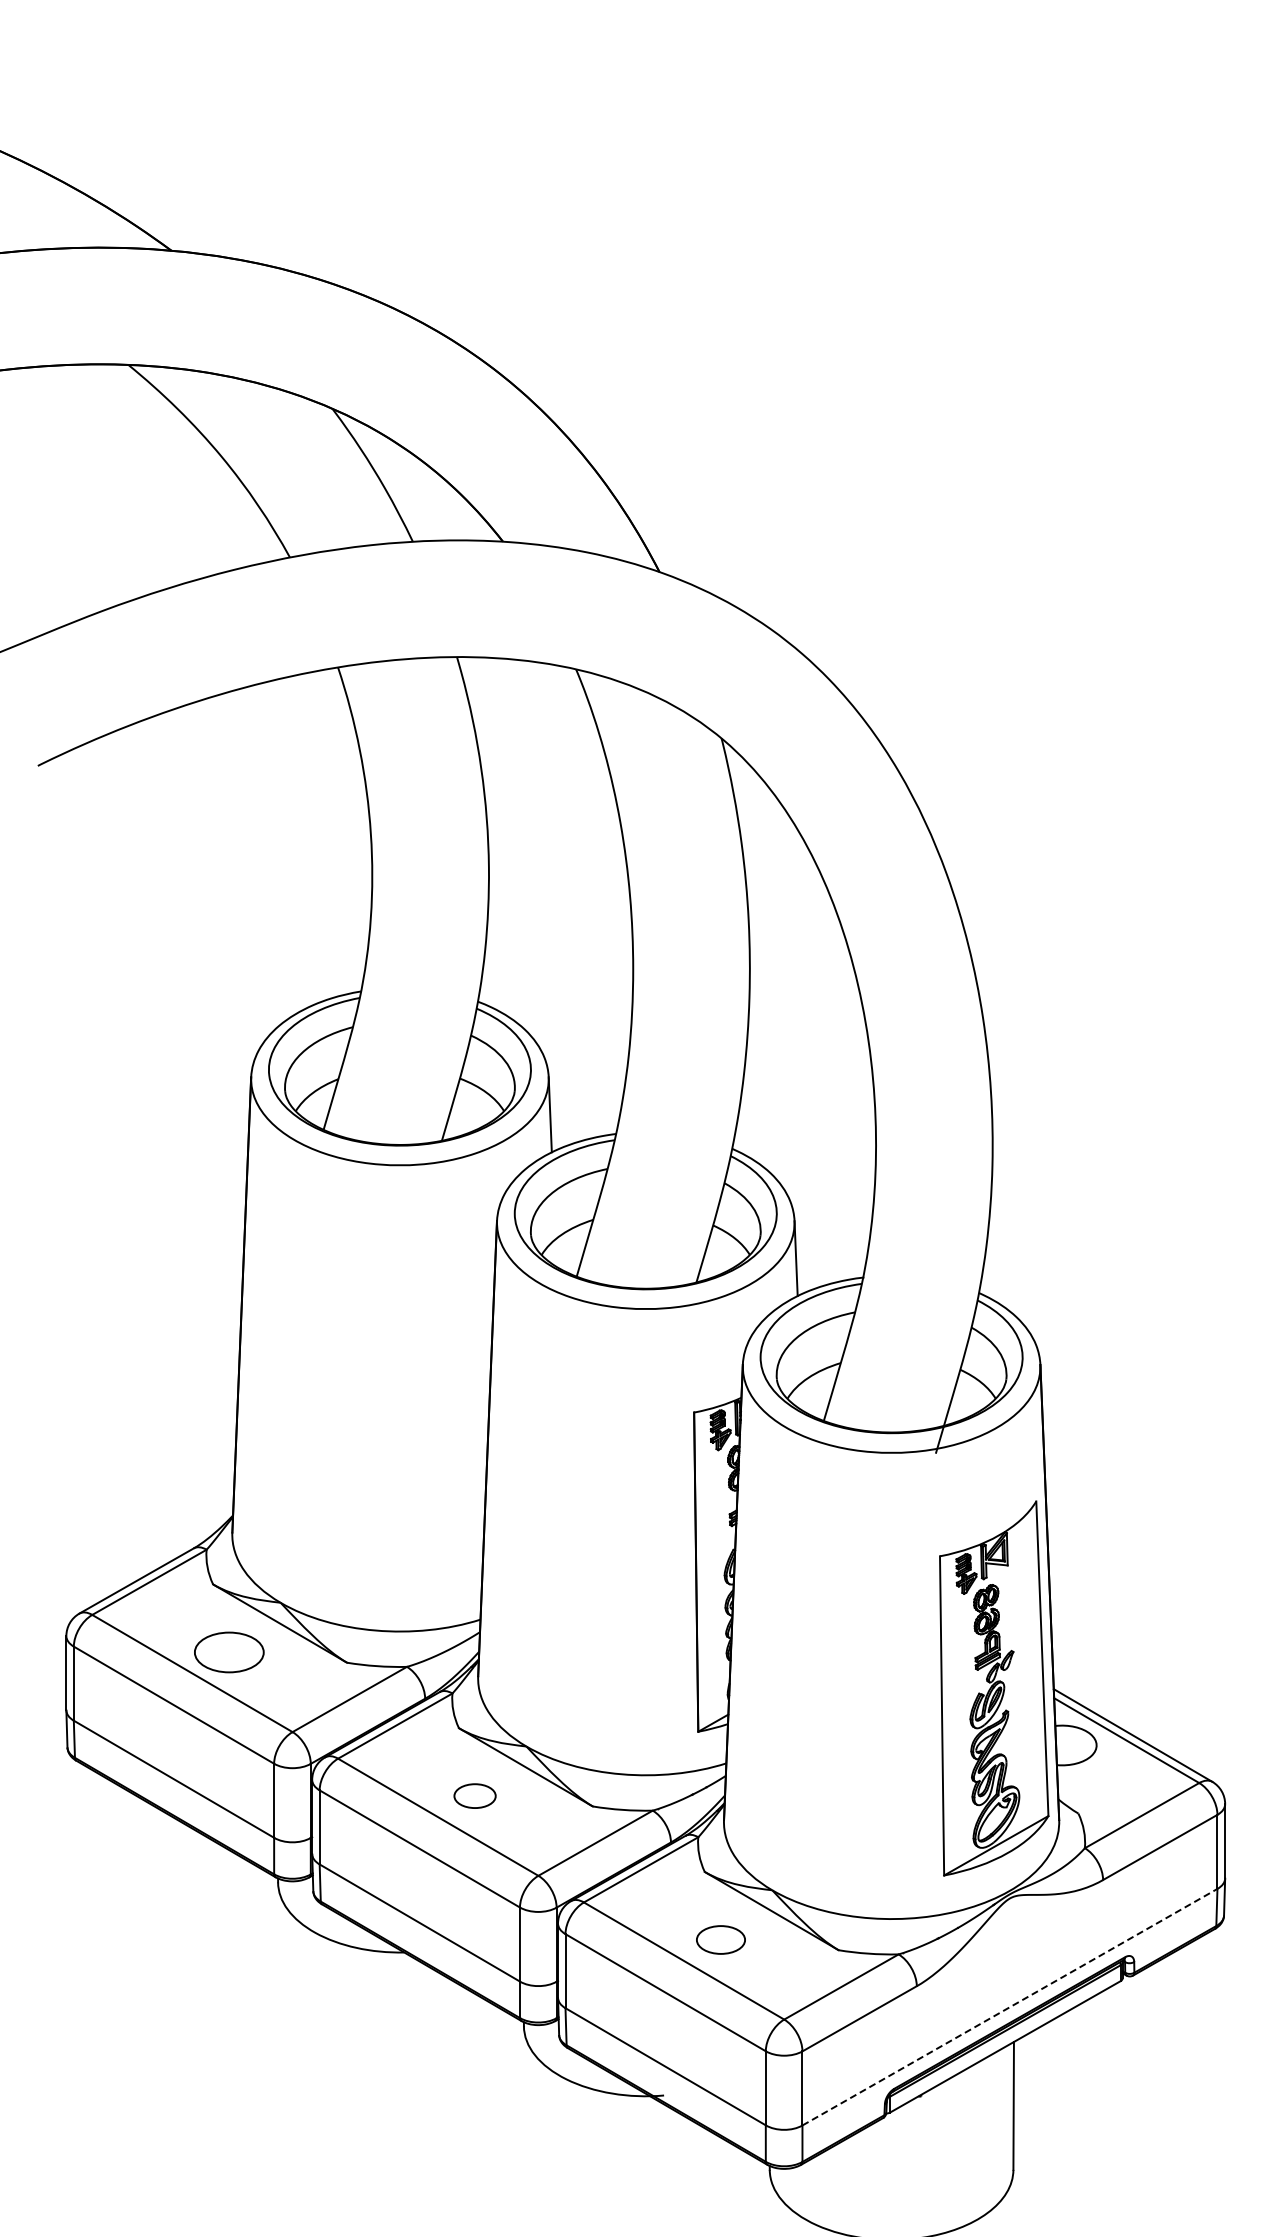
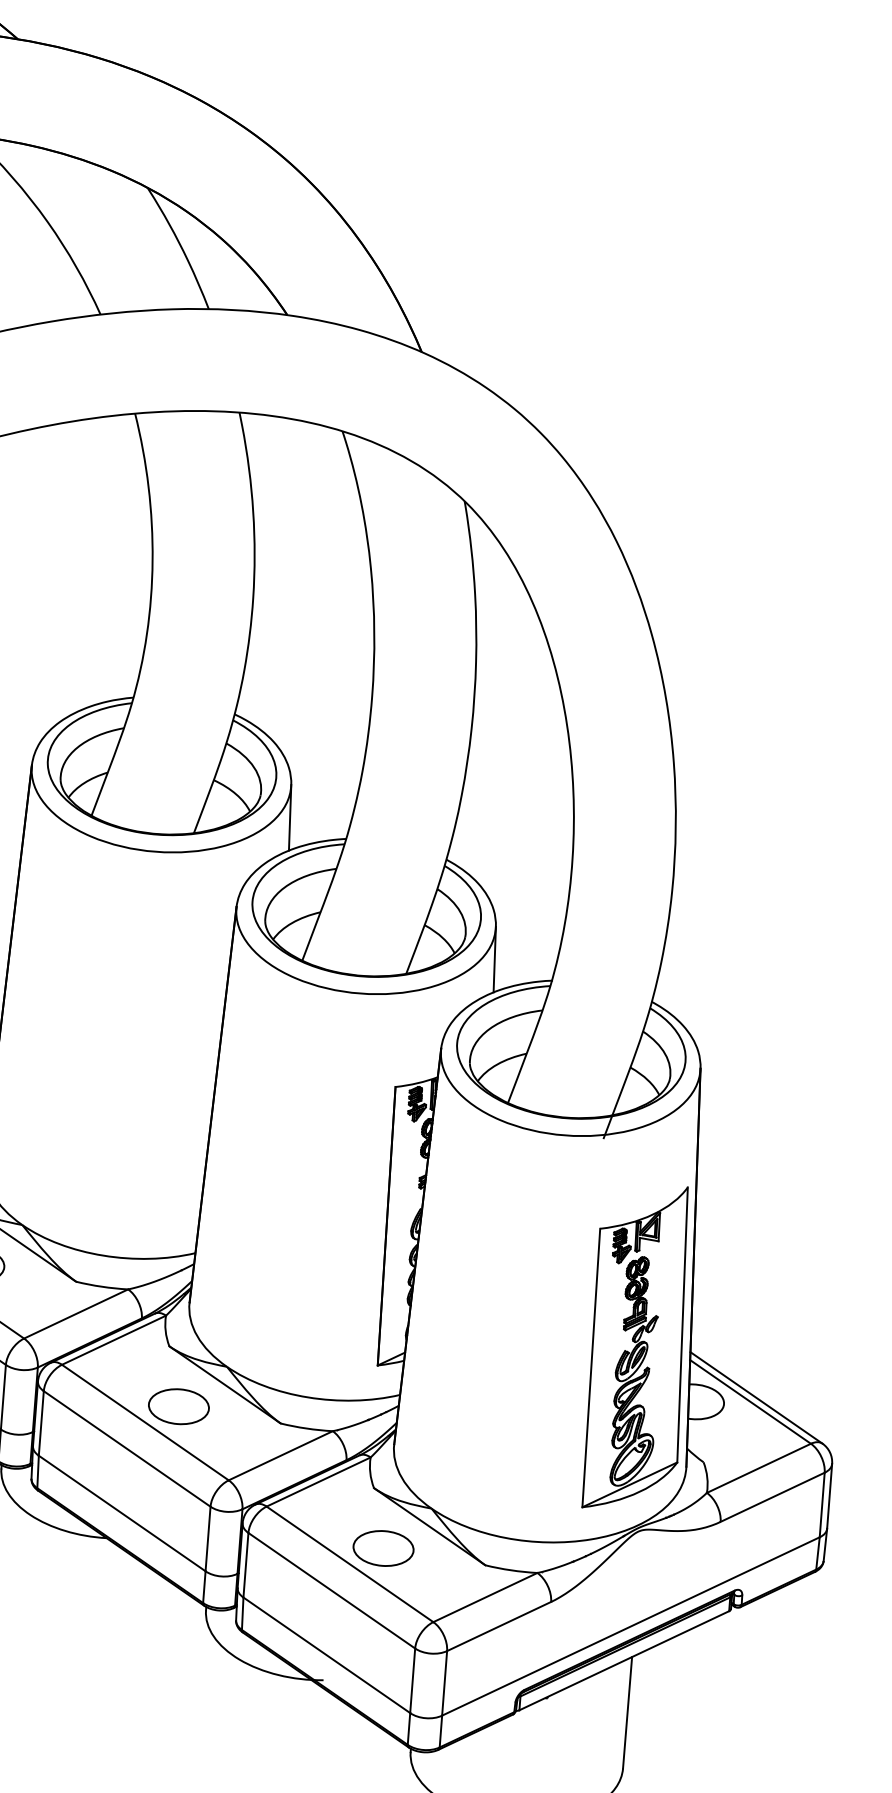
part: (474, 1795) -> (178, 1406), size x1.67
part: (720, 1939) -> (383, 1548), size x1.43
line: (1009, 2007) -> (630, 1626), dashed -> solid

